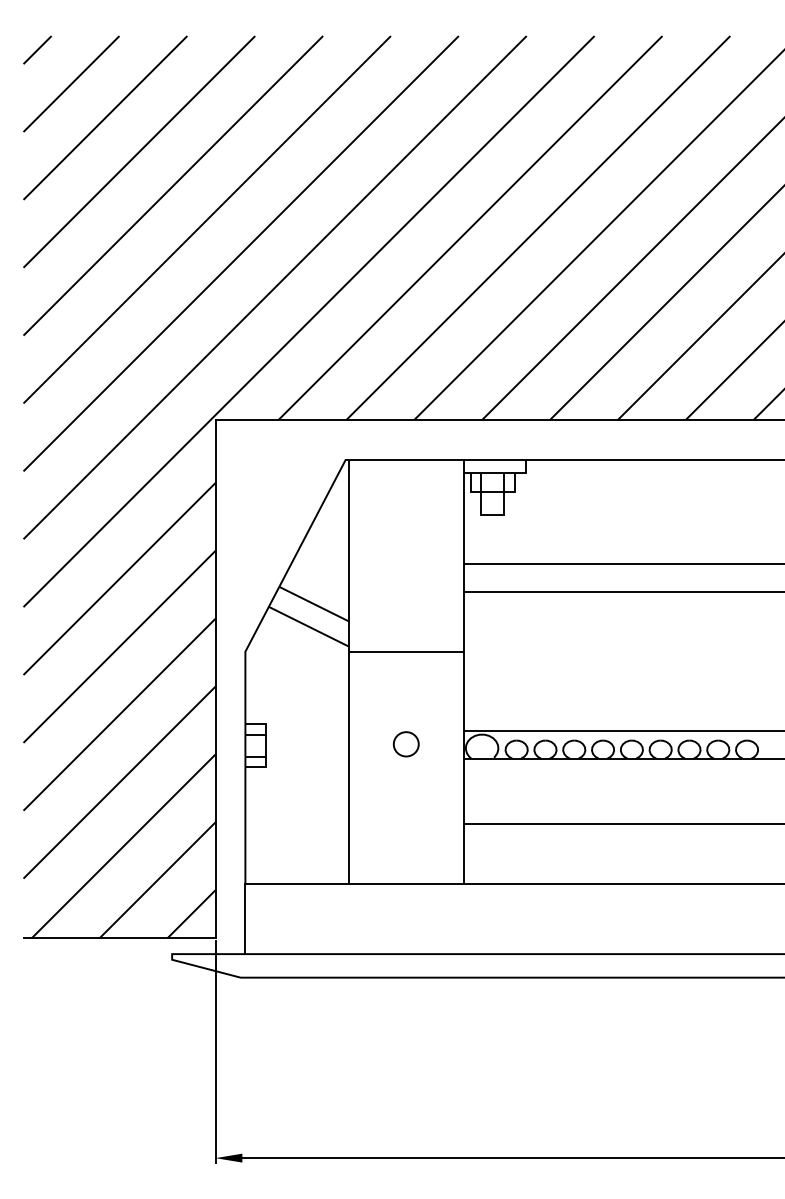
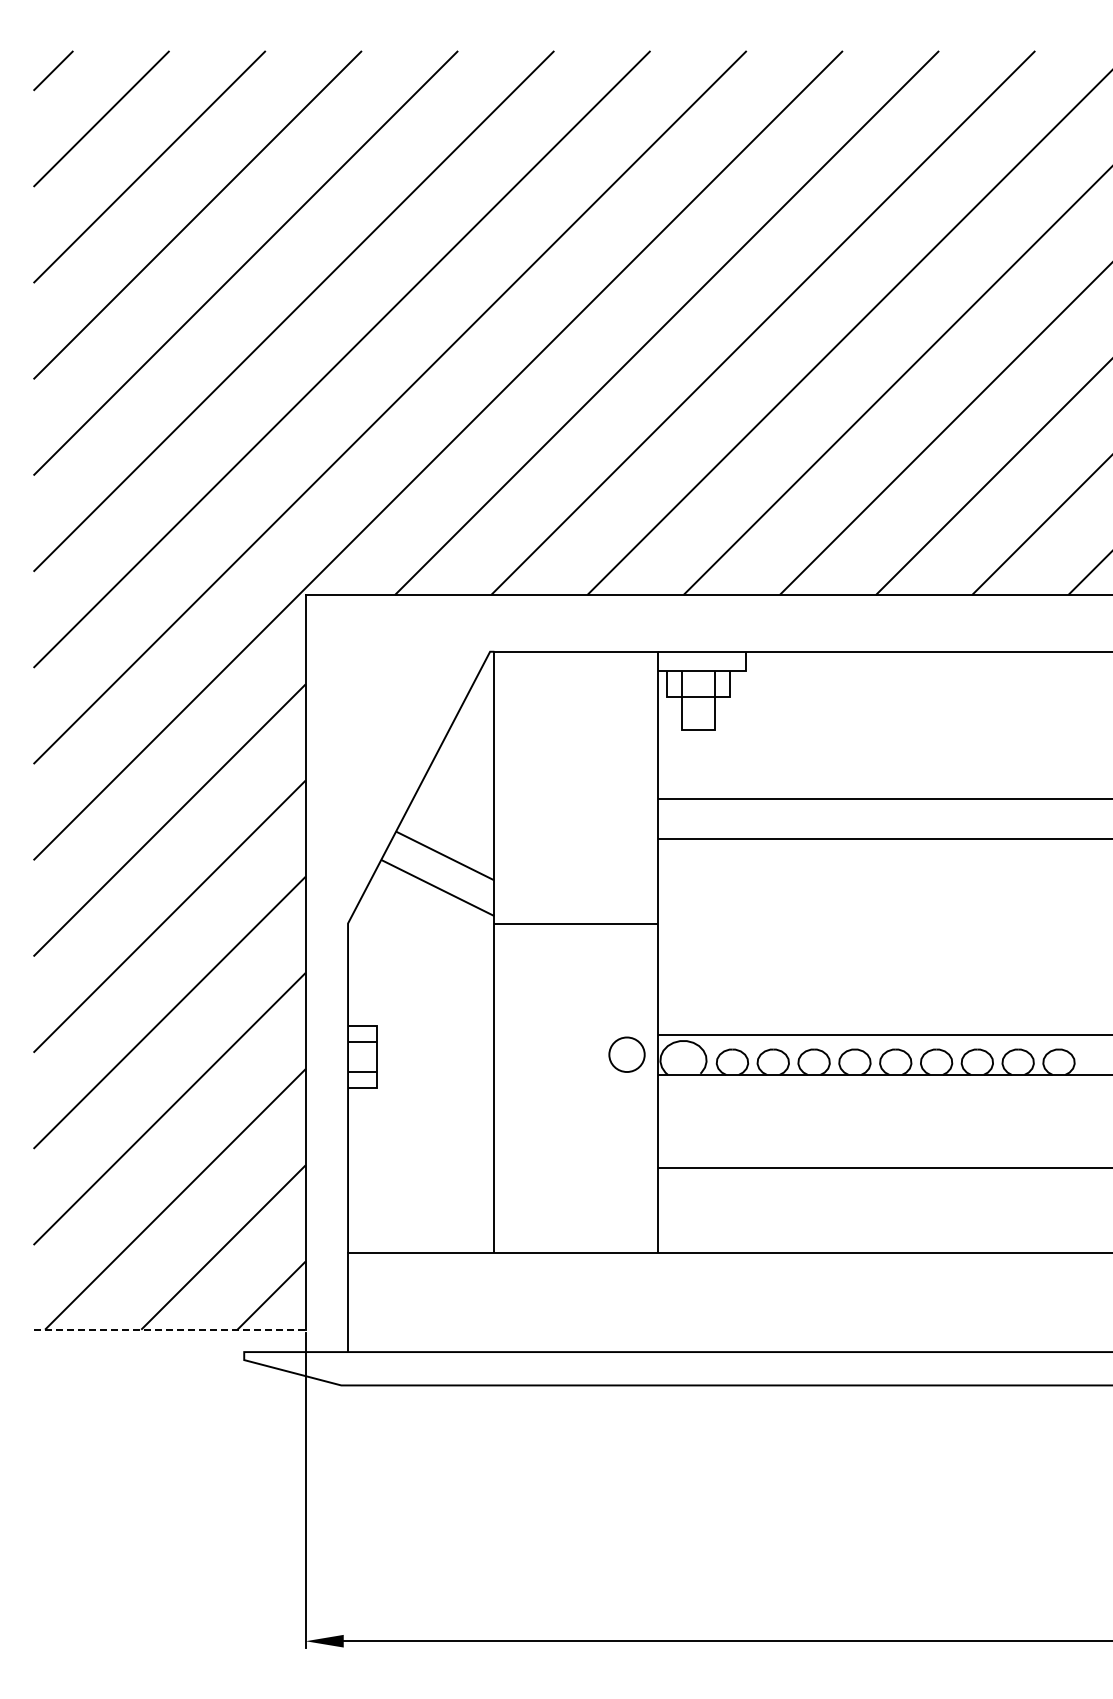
part: (405, 744) -> (626, 1054), moved
line: (120, 938) -> (170, 1329), solid -> dashed

